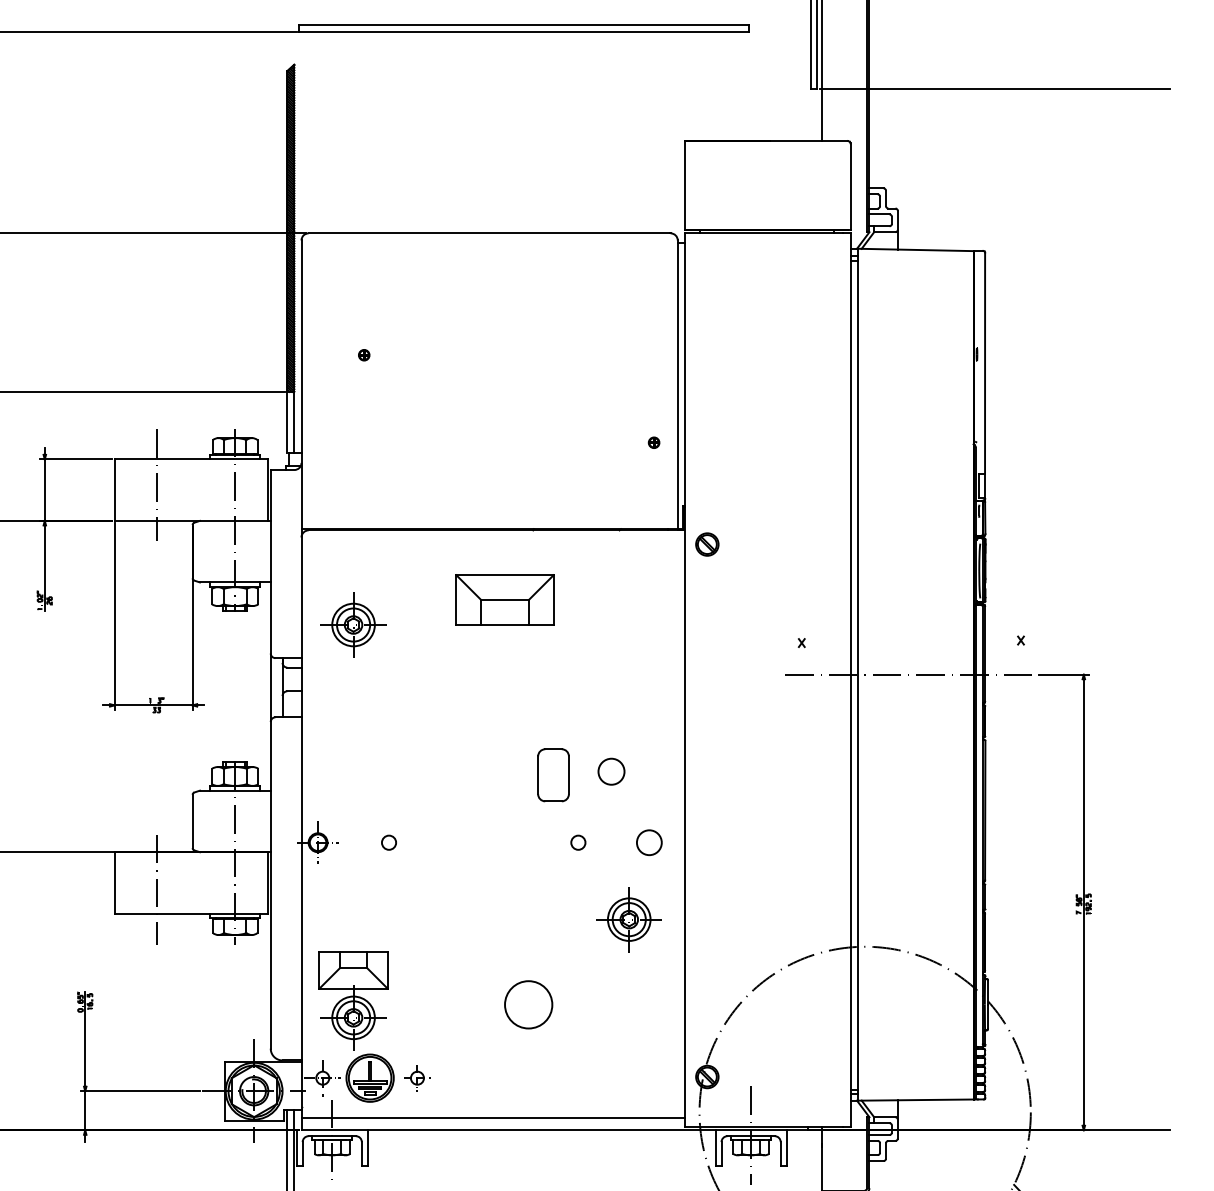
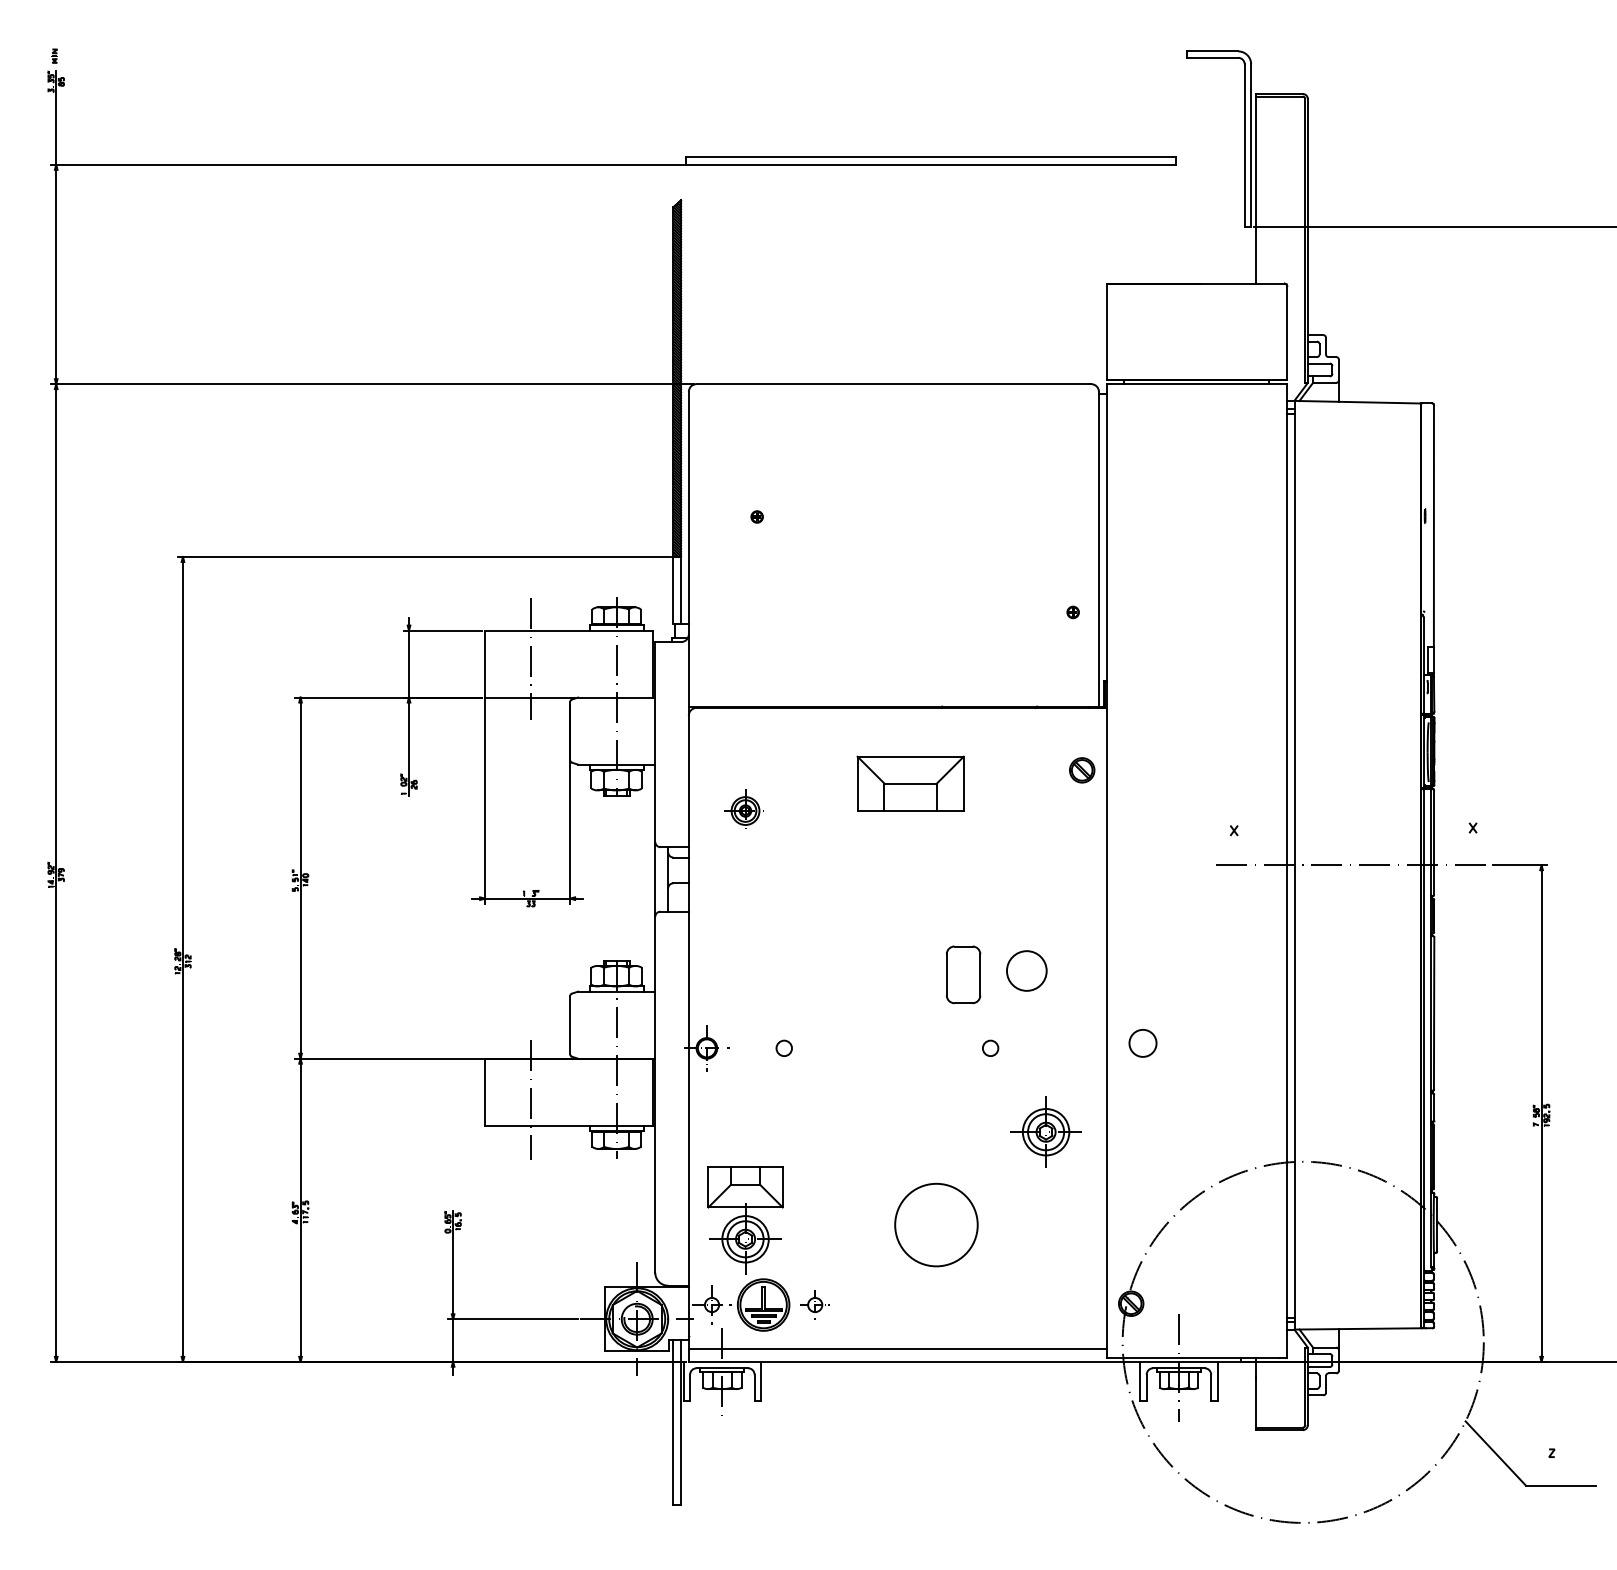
part: (707, 544) -> (1082, 770), moved
part: (353, 624) -> (745, 810), size x0.6
circle: (611, 771) -> (1026, 970), size x1.4
circle: (648, 842) -> (1142, 1043), moved
circle: (528, 1004) -> (936, 1224), size x1.6

